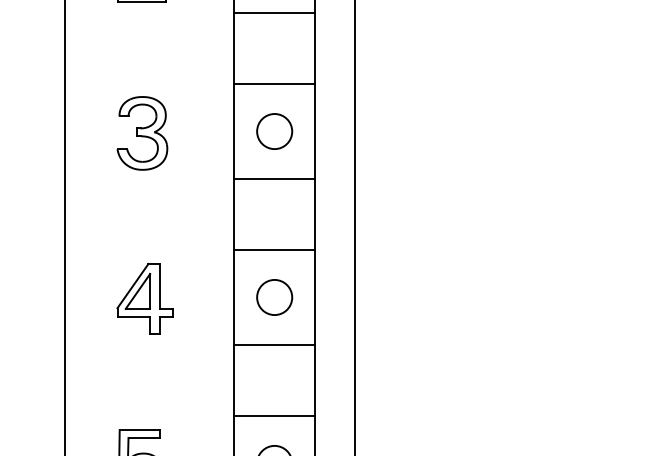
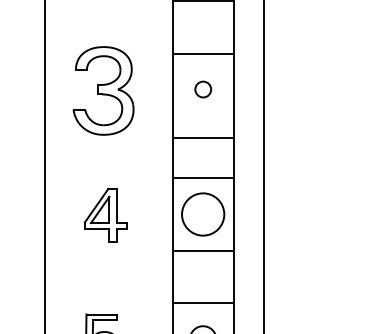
circle: (274, 131) -> (203, 89), size x0.6
part: (142, 133) -> (103, 91), size x1.6
line: (274, 179) -> (203, 138), moved
circle: (274, 297) -> (203, 214), size x1.6

